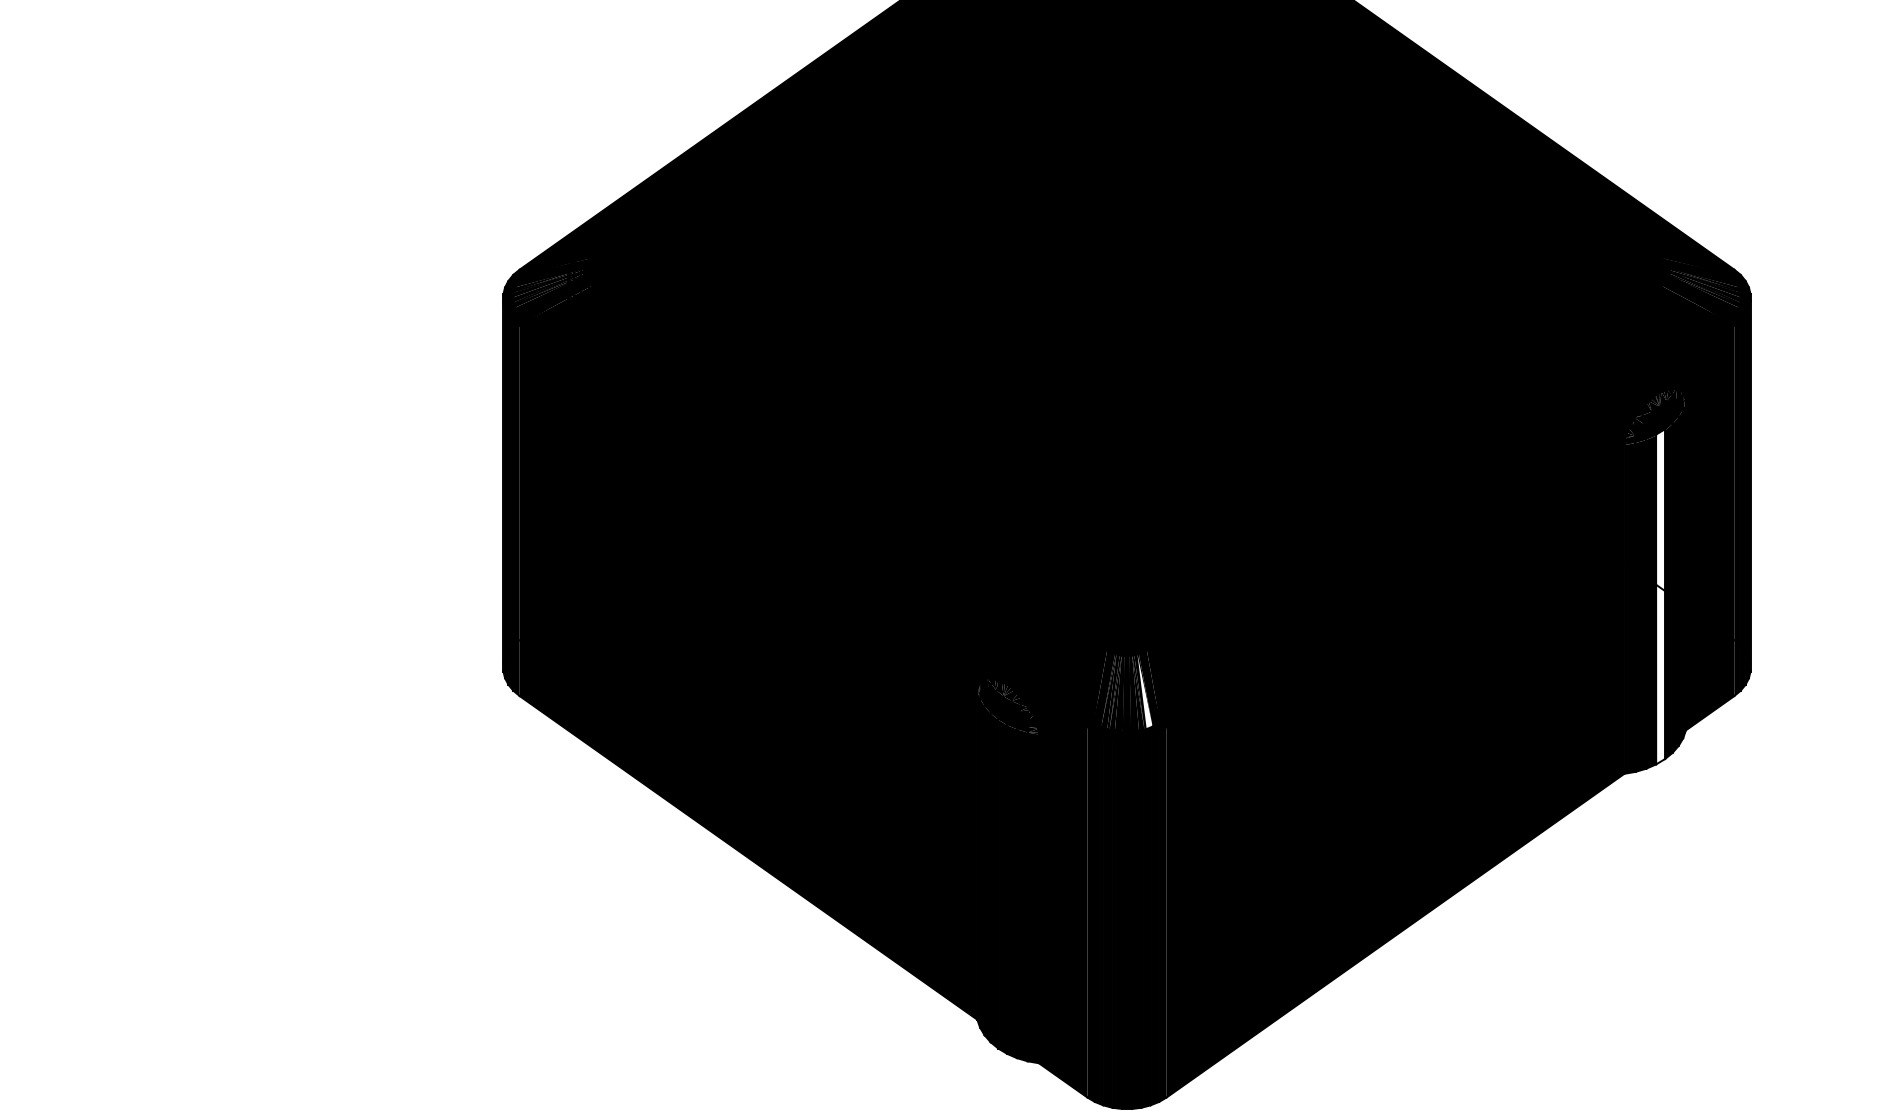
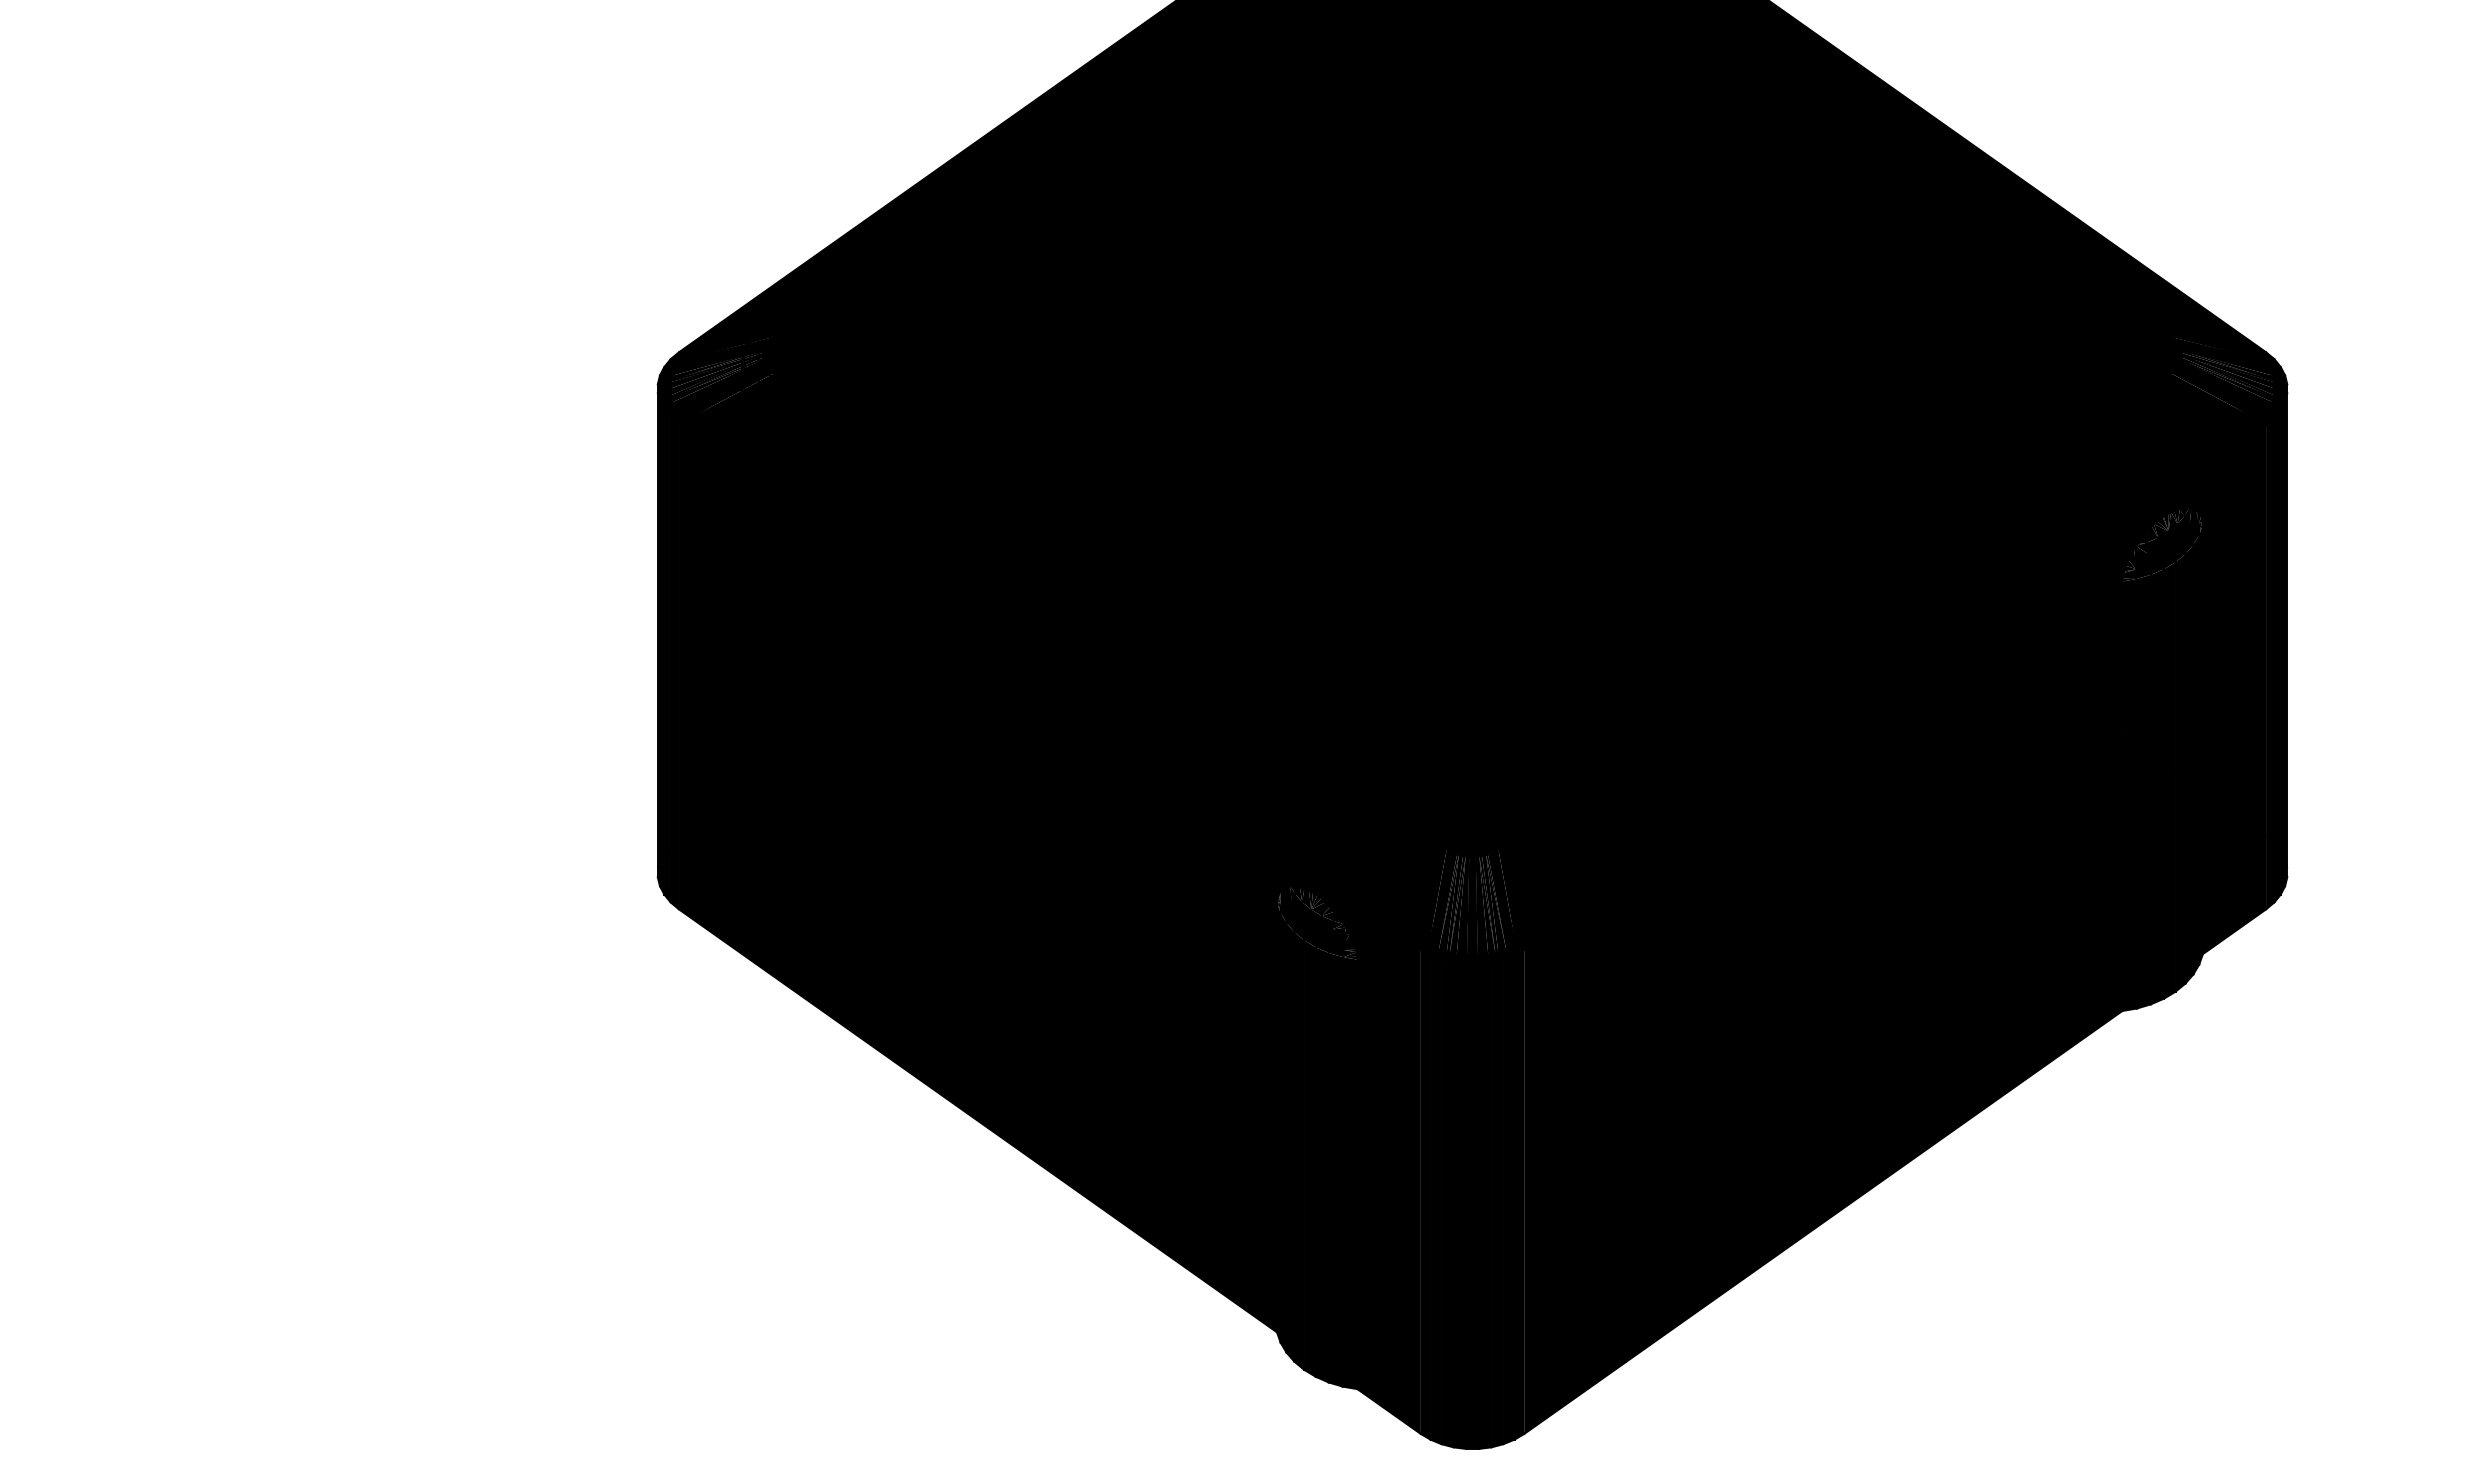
fill: (1660, 597) -> (2169, 780), added
fill: (1144, 691) -> (1495, 903), added

